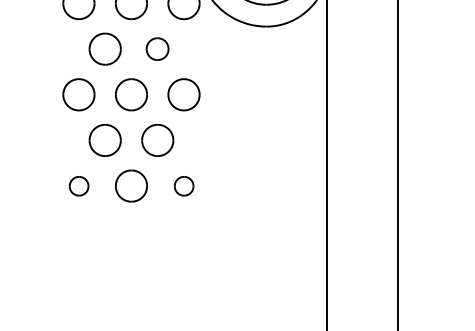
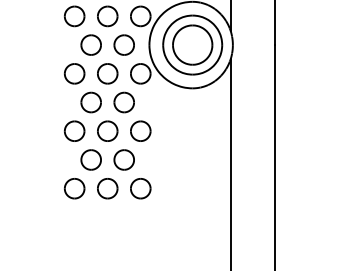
part: (156, 49) -> (123, 102), size x1.43
part: (78, 185) -> (74, 188), size x1.67
part: (183, 185) -> (140, 188), size x1.67

